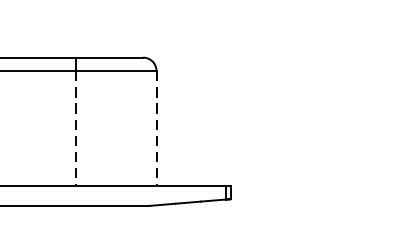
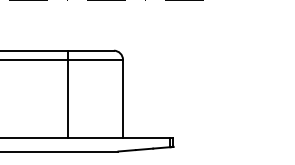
line: (76, 127) -> (68, 98), dashed -> solid
line: (157, 127) -> (123, 98), dashed -> solid

